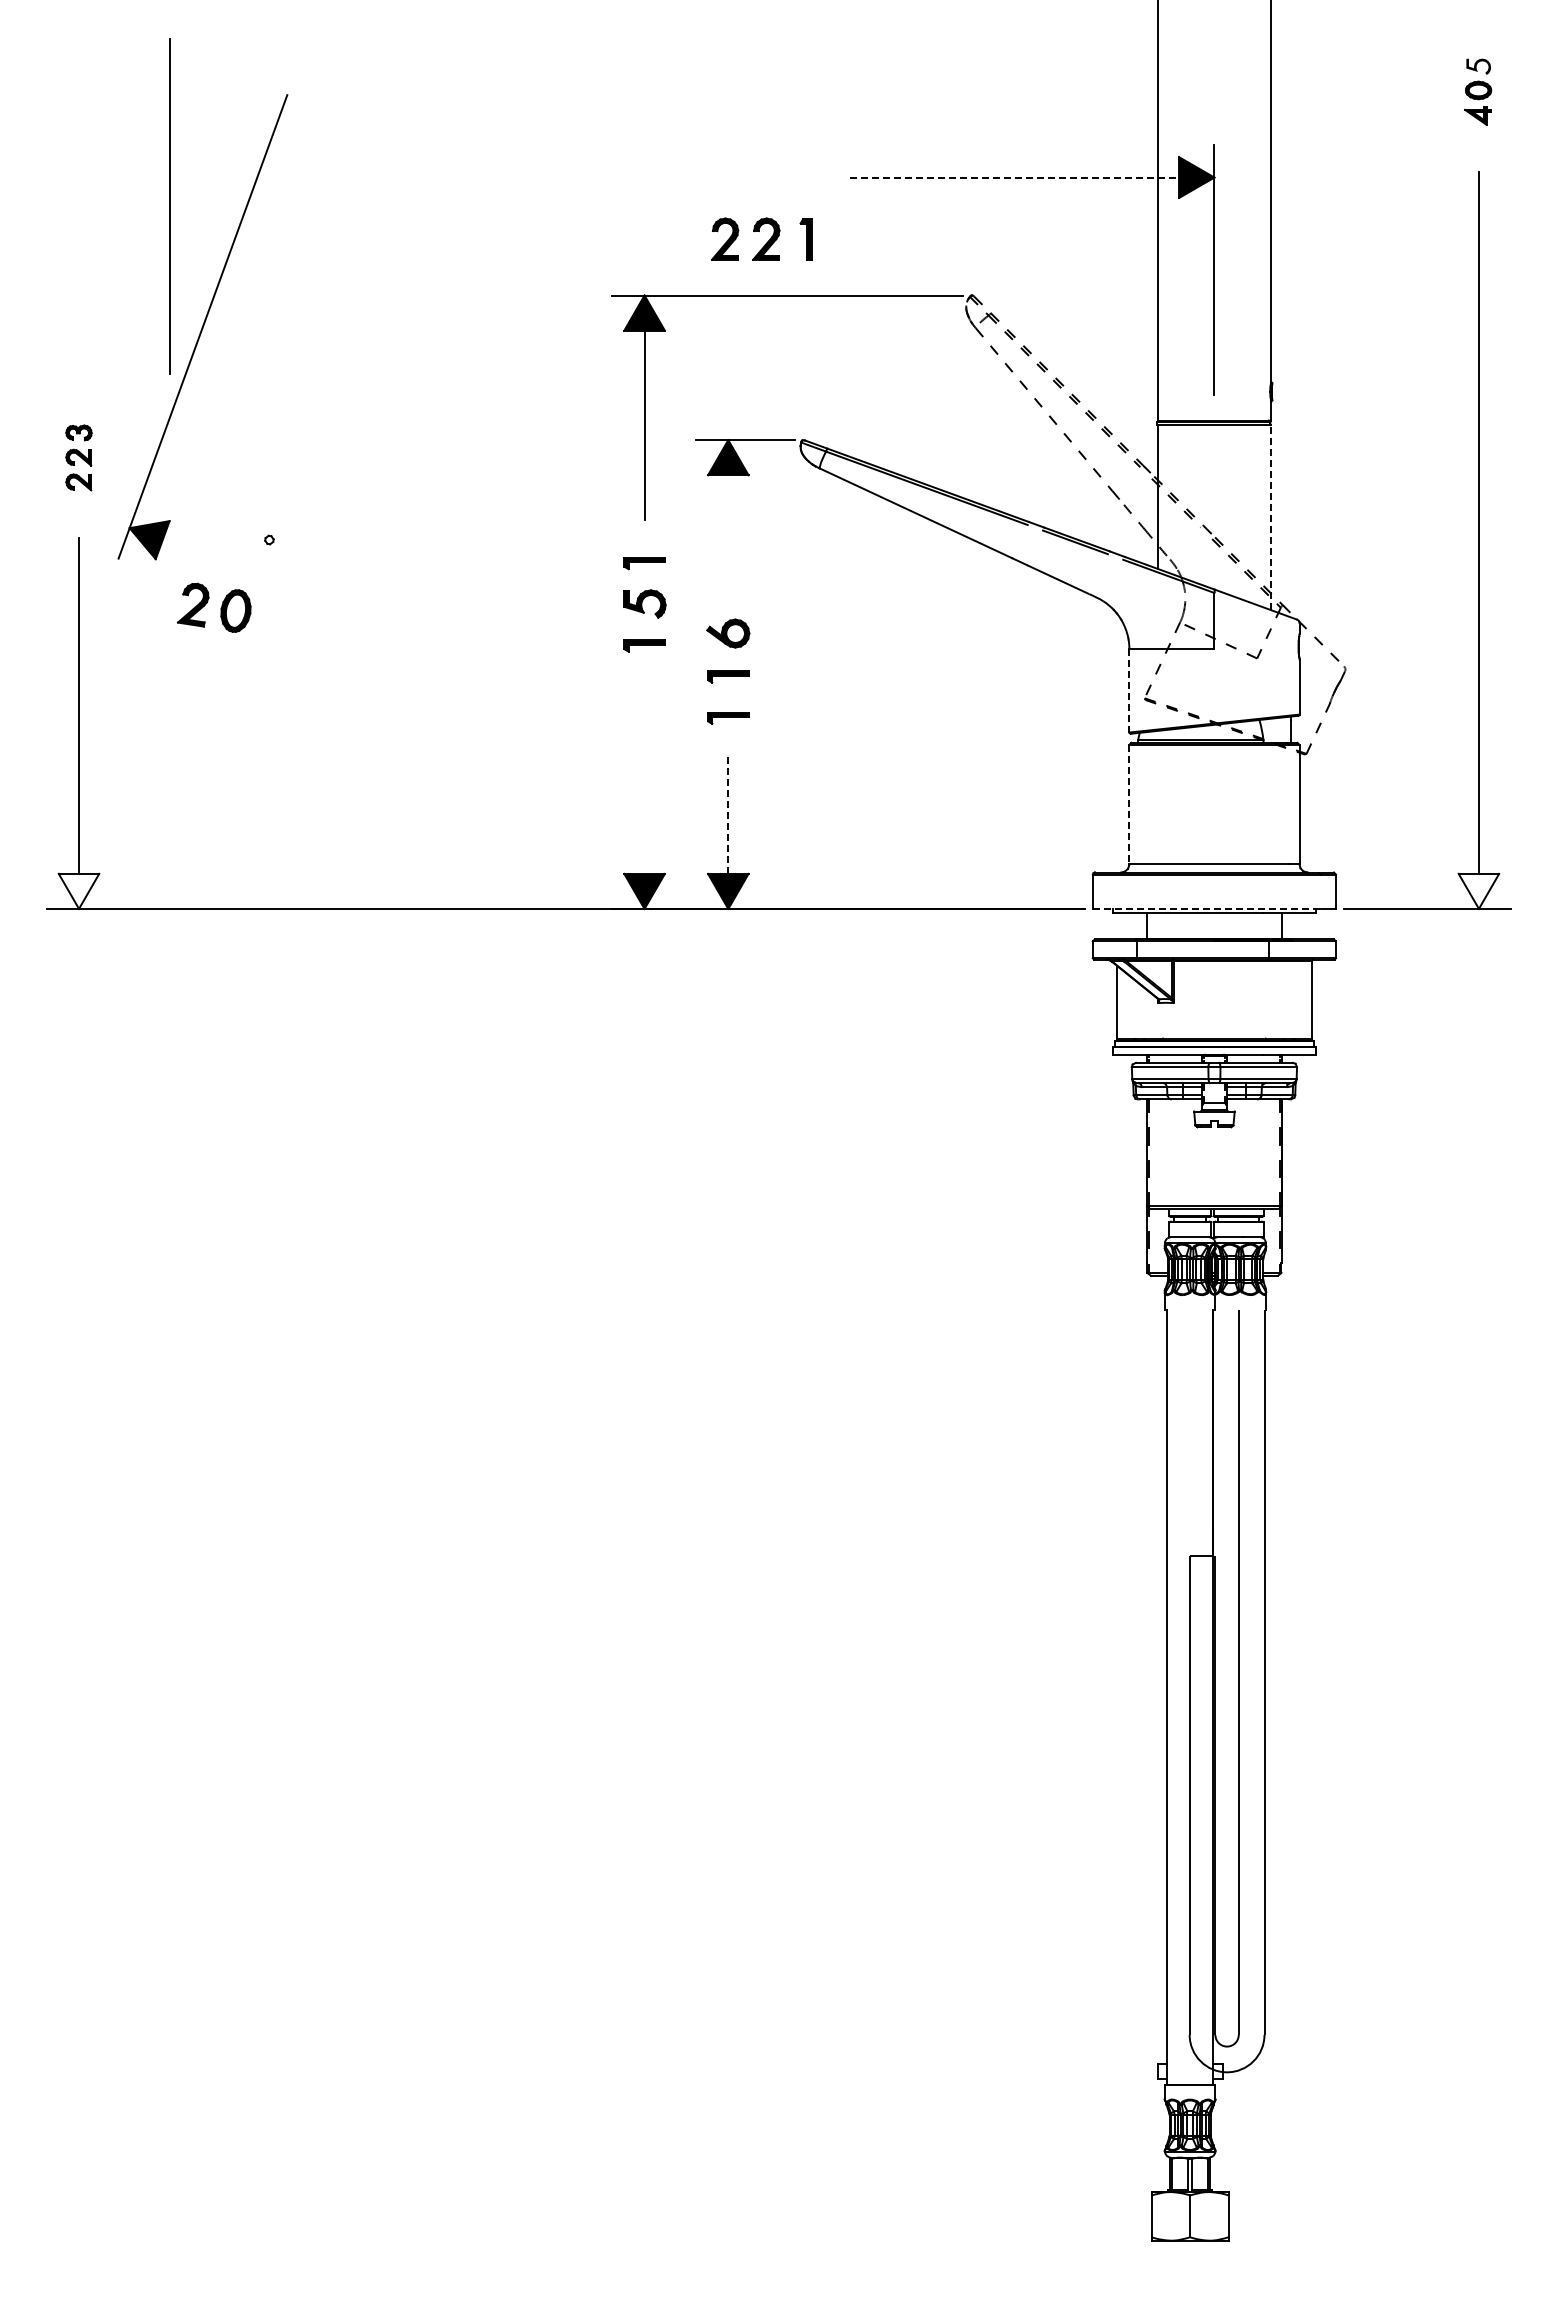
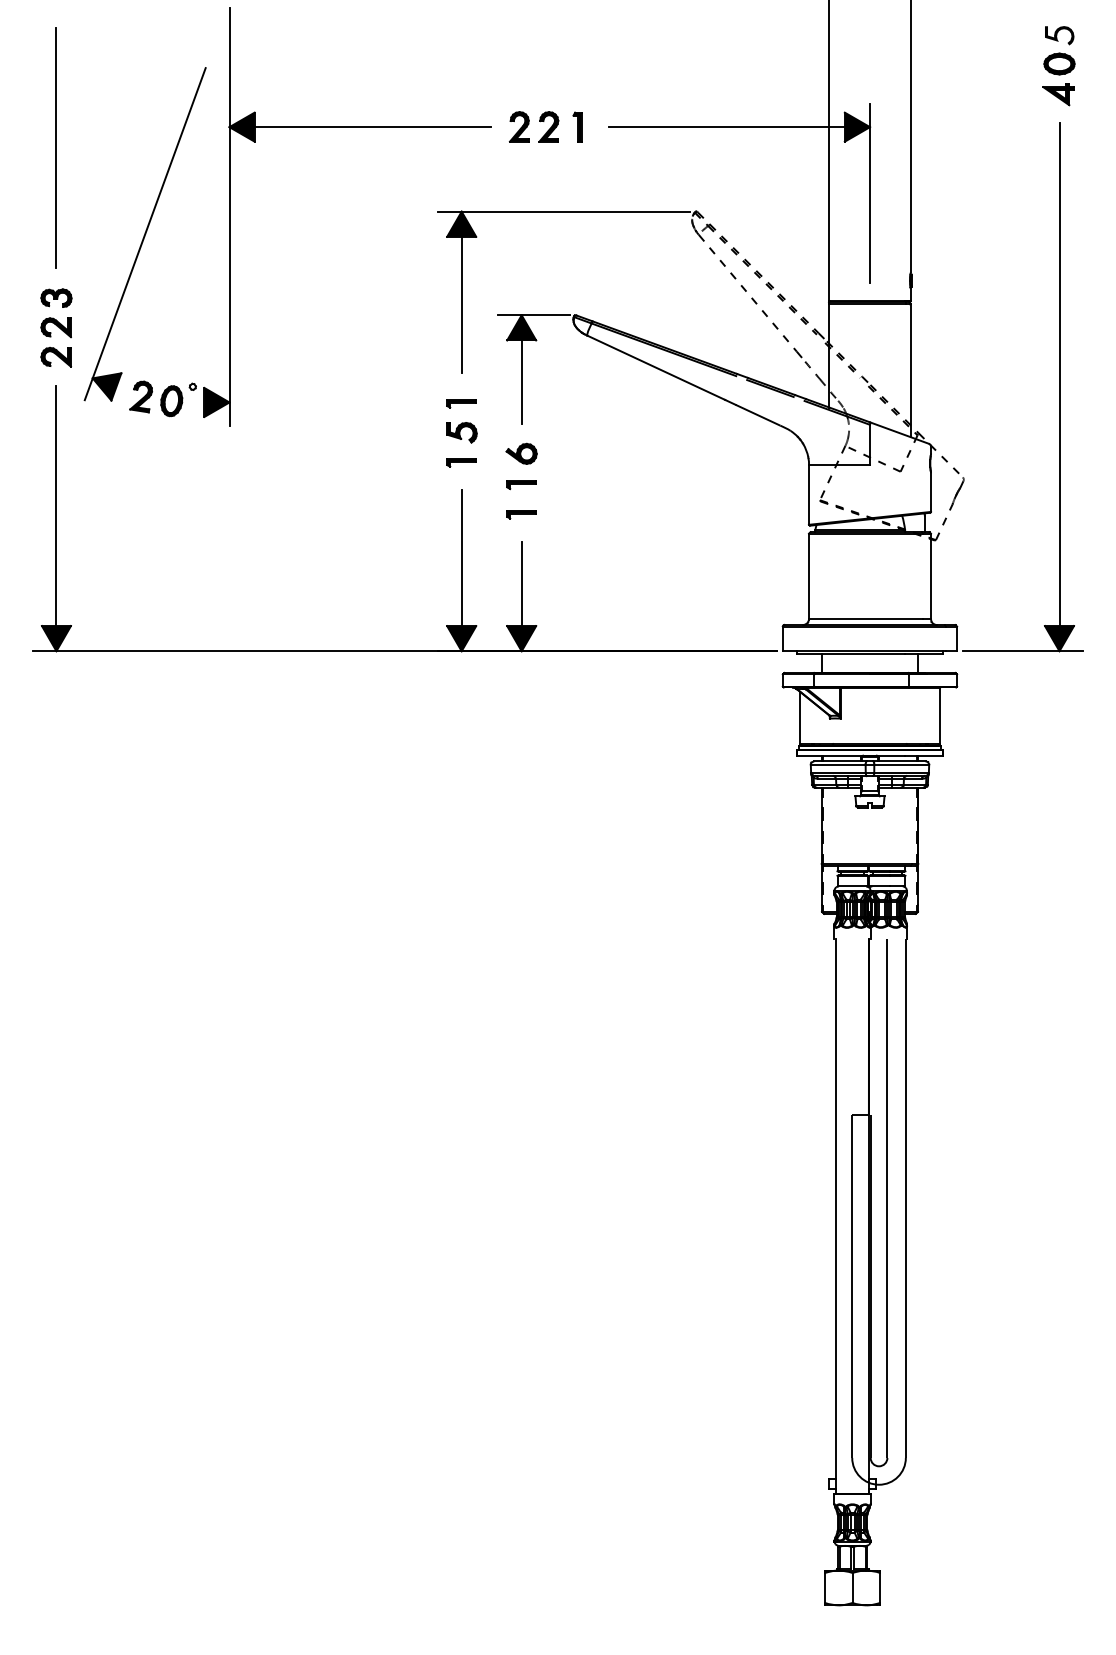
part: (1477, 91) -> (1058, 65), size x1.67
line: (1014, 177) -> (726, 127), dashed -> solid
part: (484, 178) -> (346, 127), added
line: (169, 206) -> (56, 147), moved
part: (766, 242) -> (549, 129), moved
part: (78, 457) -> (56, 327), size x1.67
line: (1271, 517) -> (910, 370), dashed -> solid
line: (728, 533) -> (521, 382), added
part: (220, 608) -> (160, 399), moved
line: (1129, 690) -> (809, 494), dashed -> solid
line: (644, 778) -> (461, 557), added
line: (1129, 804) -> (809, 576), dashed -> solid
line: (728, 815) -> (521, 584), dashed -> solid
fill: (78, 890) -> (56, 637), added
fill: (1478, 890) -> (1059, 637), added
line: (1207, 908) -> (865, 650), dashed -> solid

